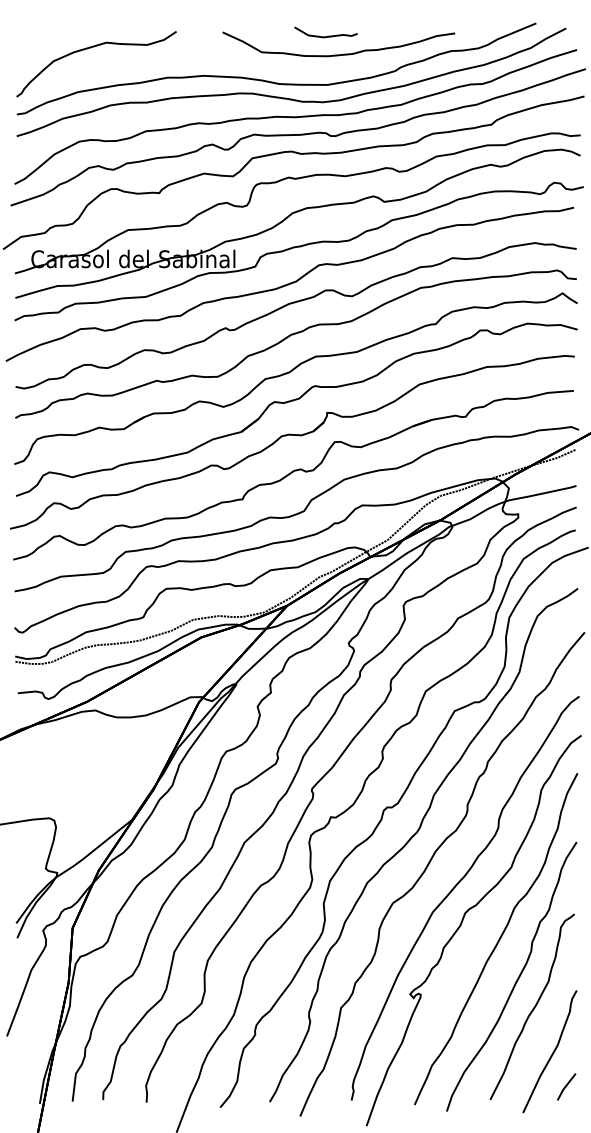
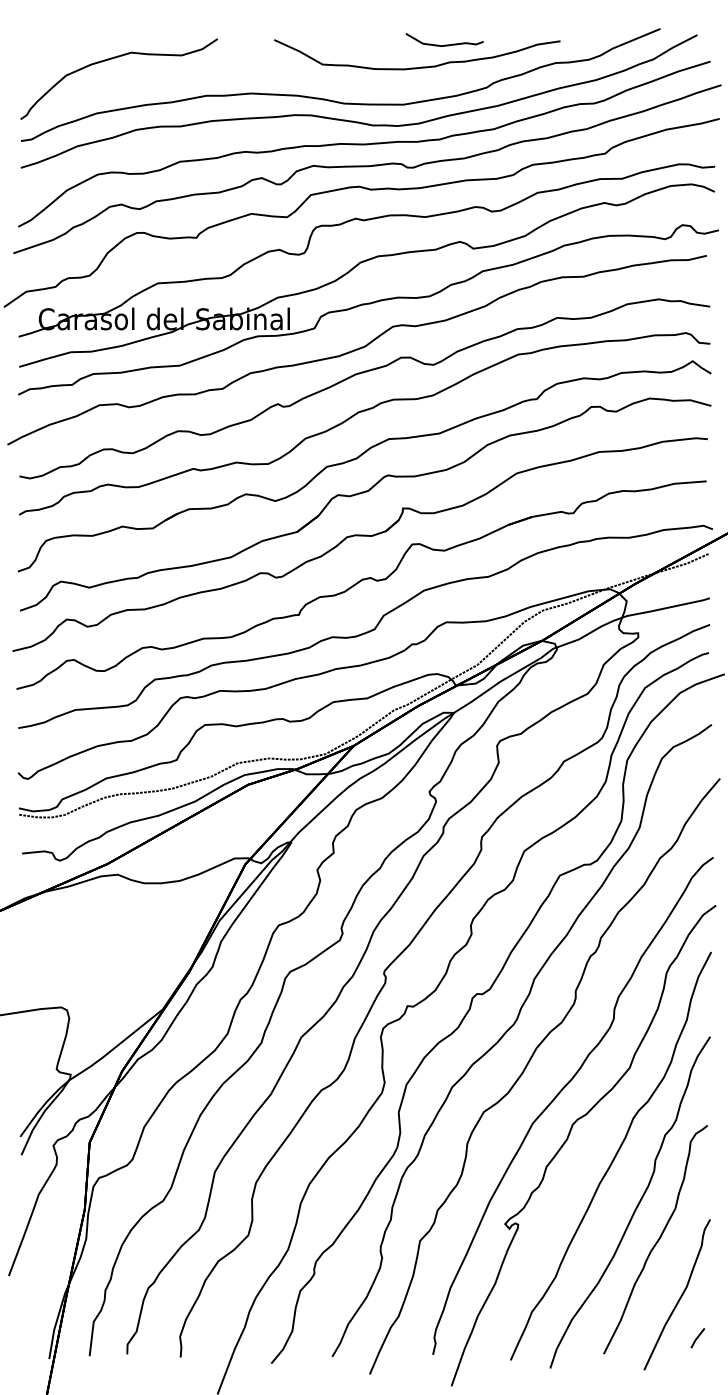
part: (325, 32) -> (444, 40), moved
part: (566, 1086) -> (697, 1337), size x0.6

